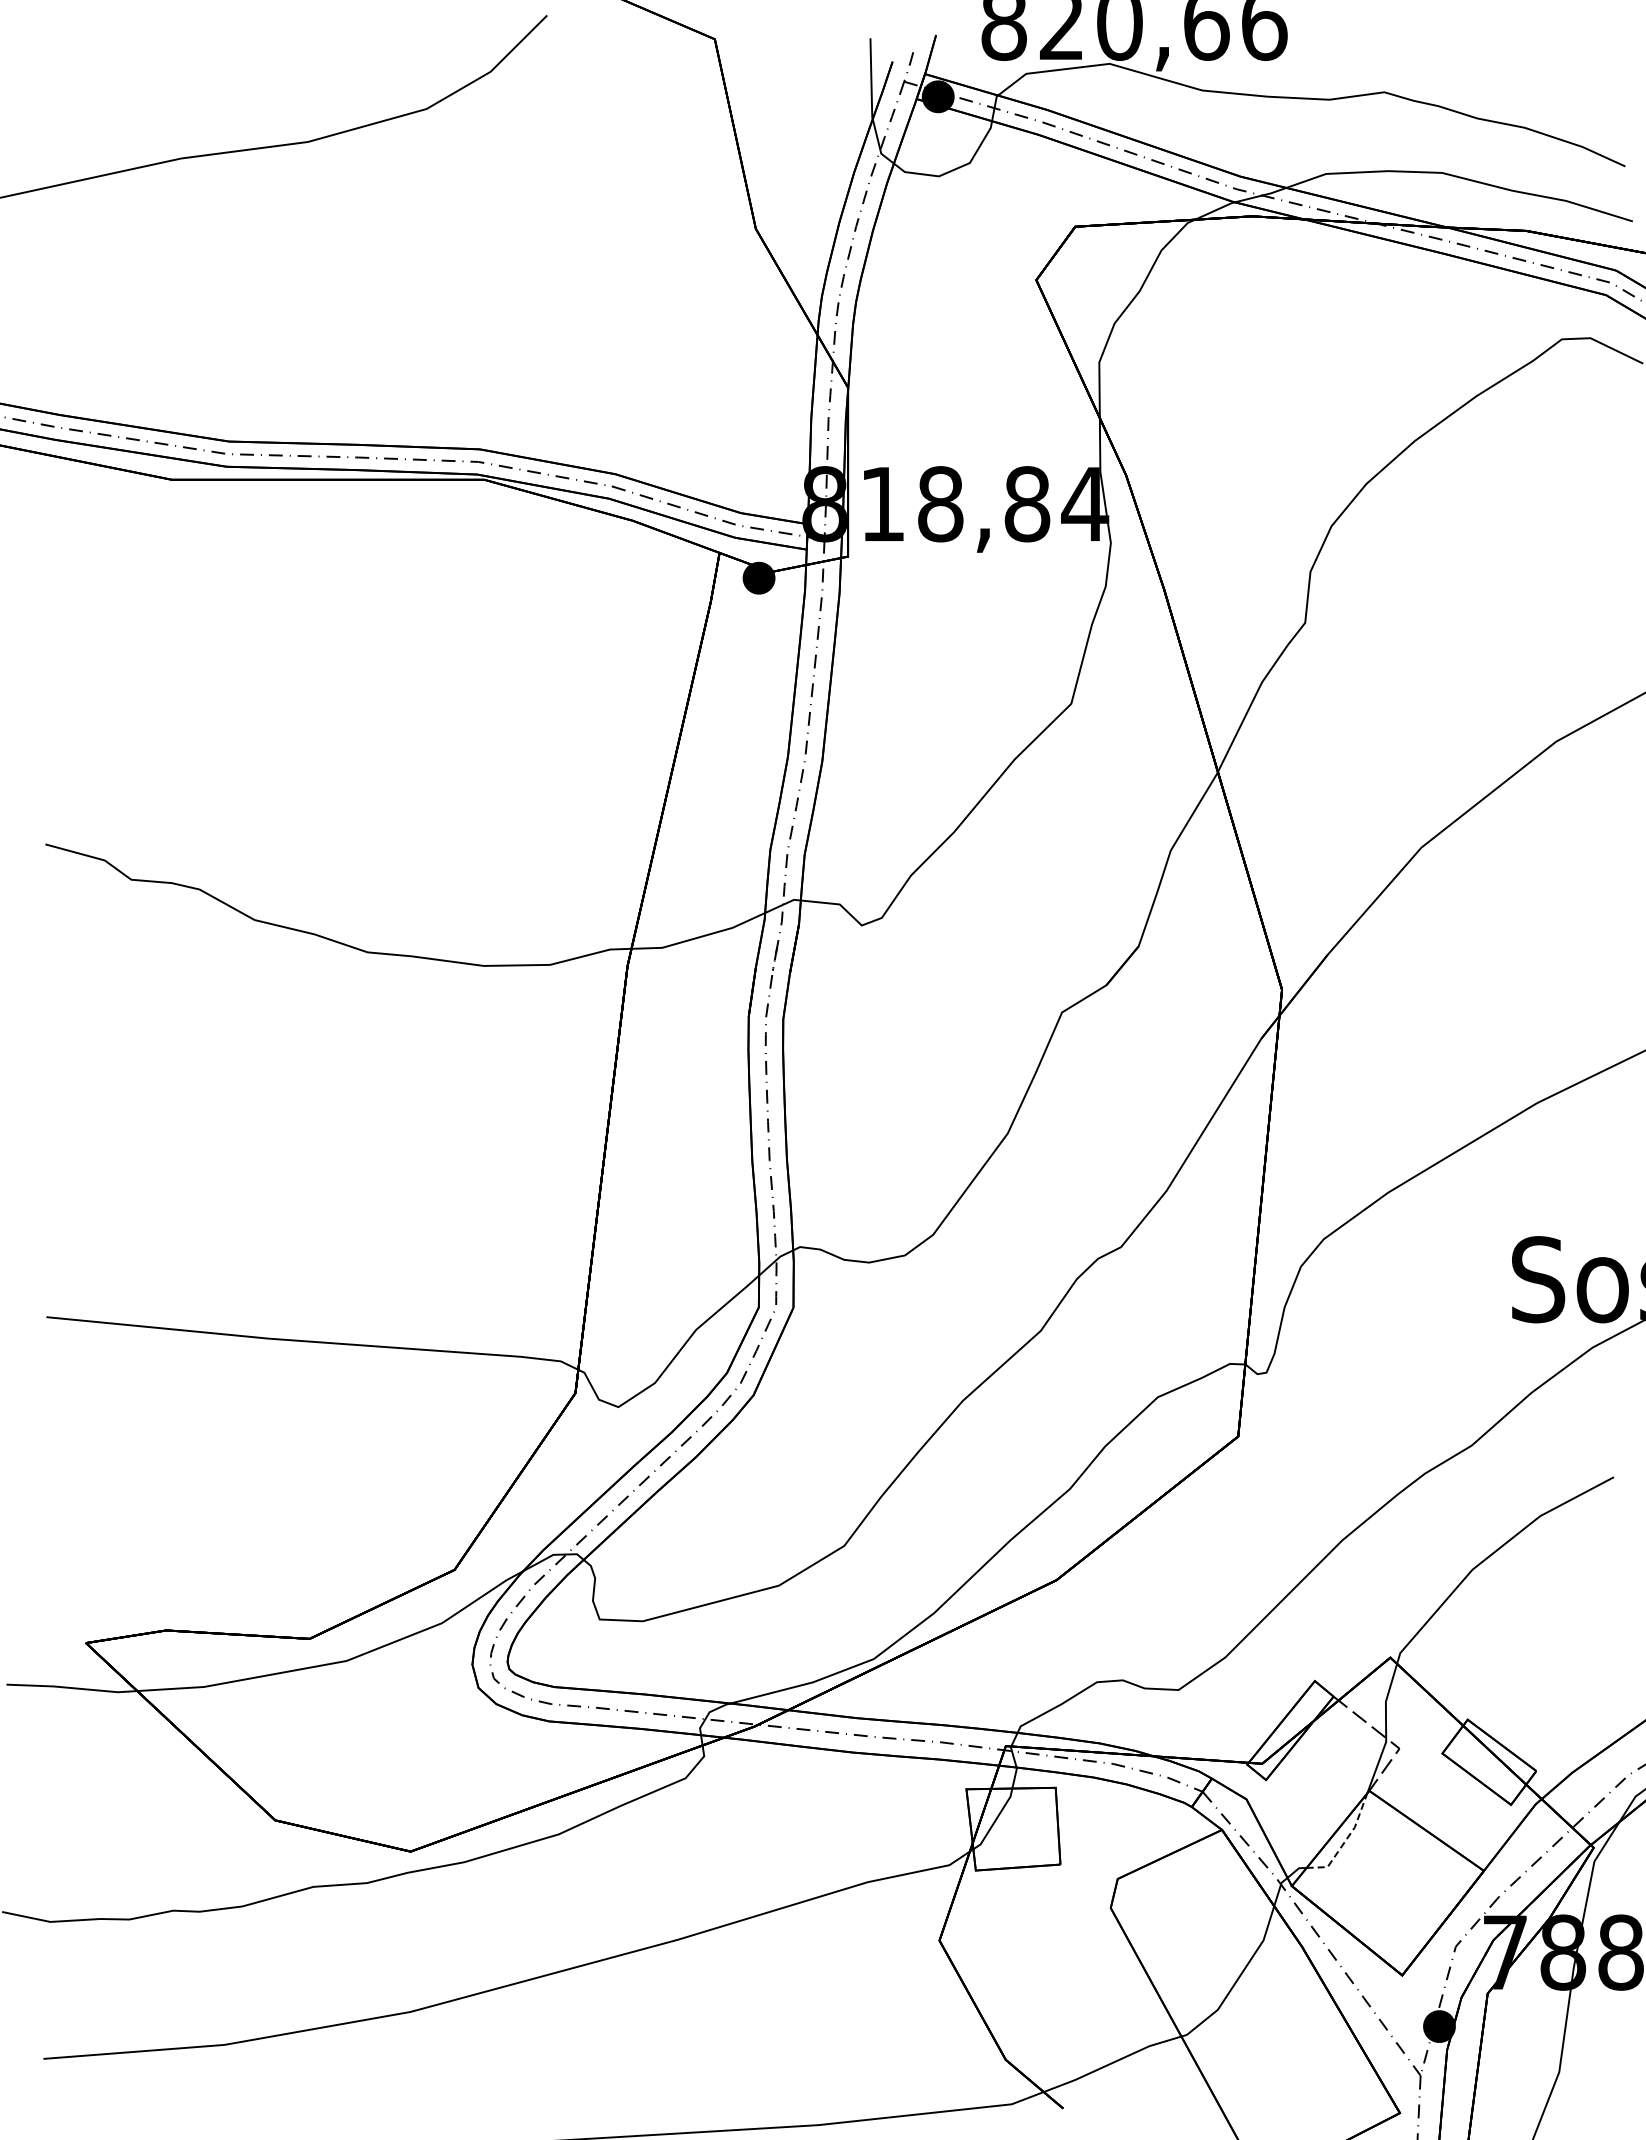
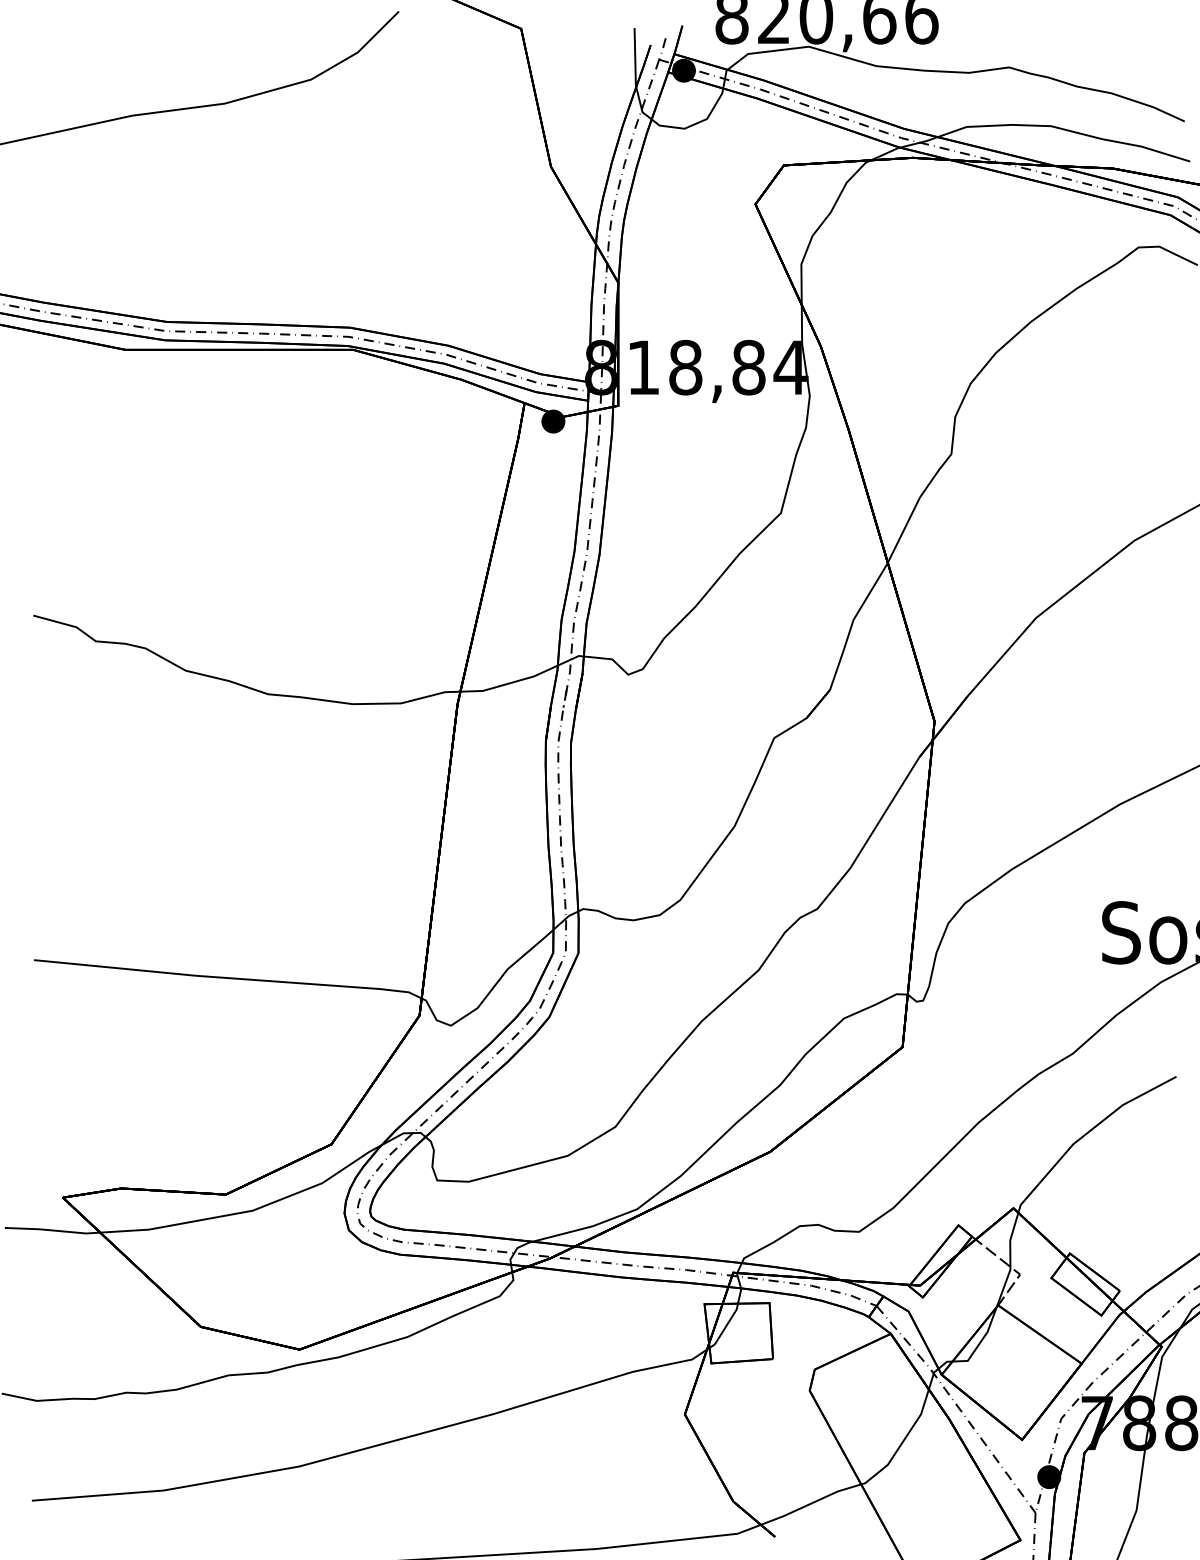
line: (1345, 1841) -> (980, 1342), dashed -> solid

